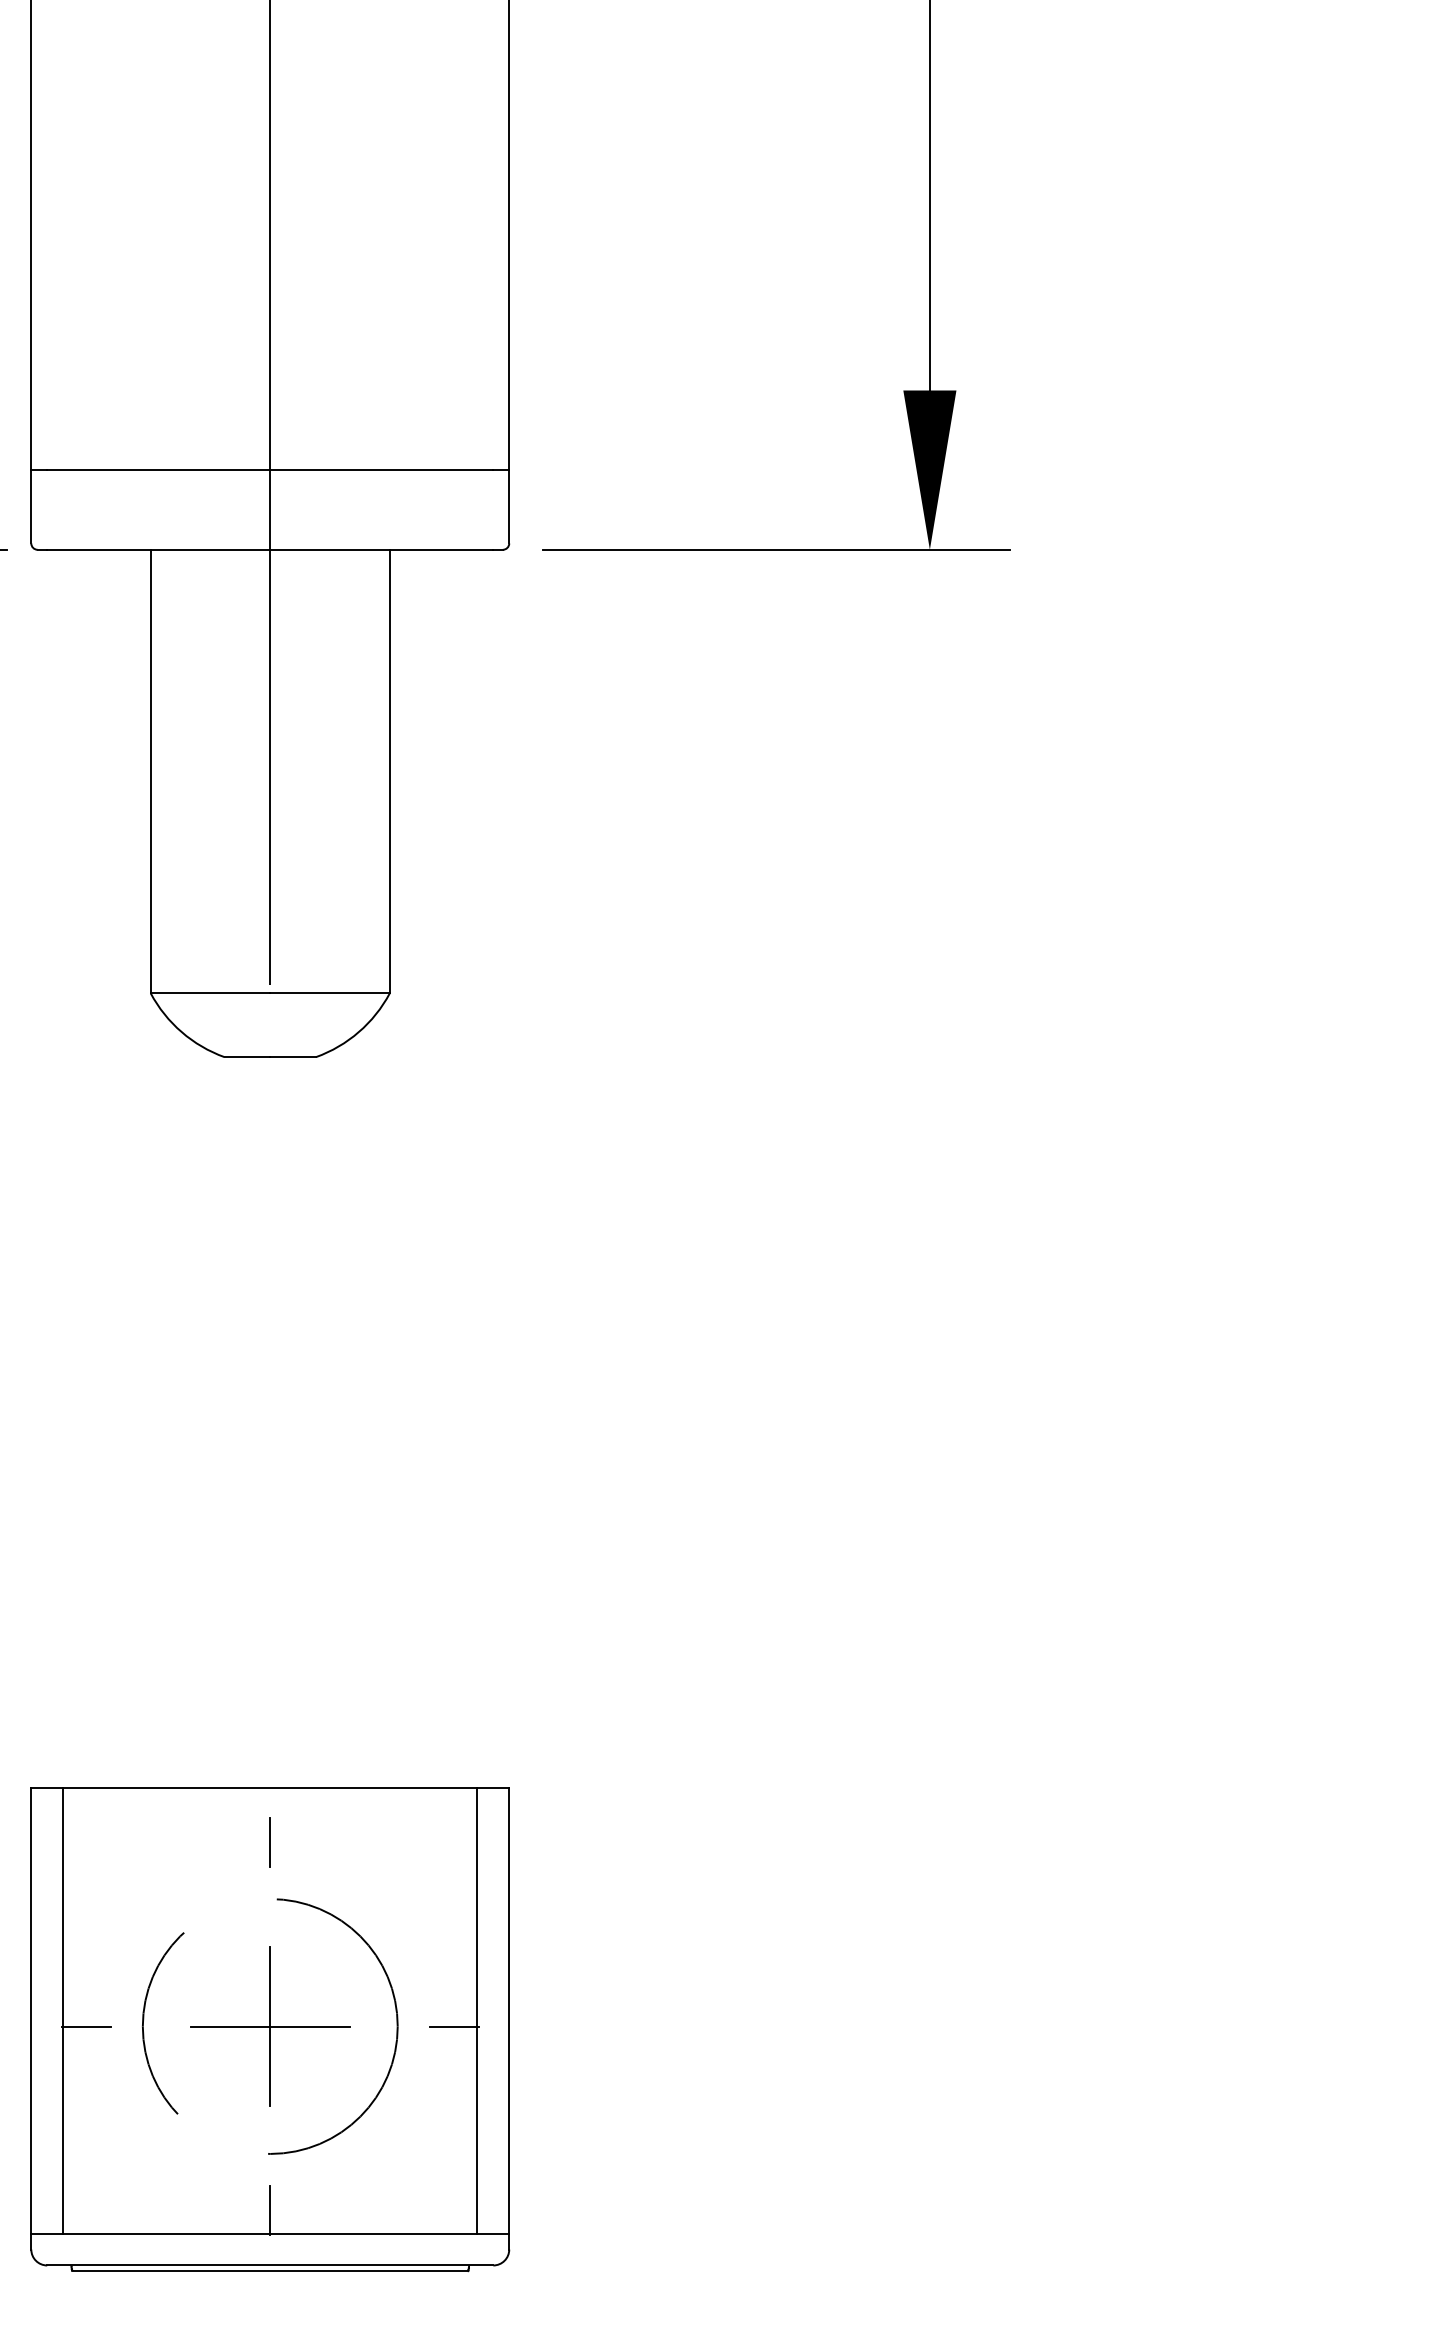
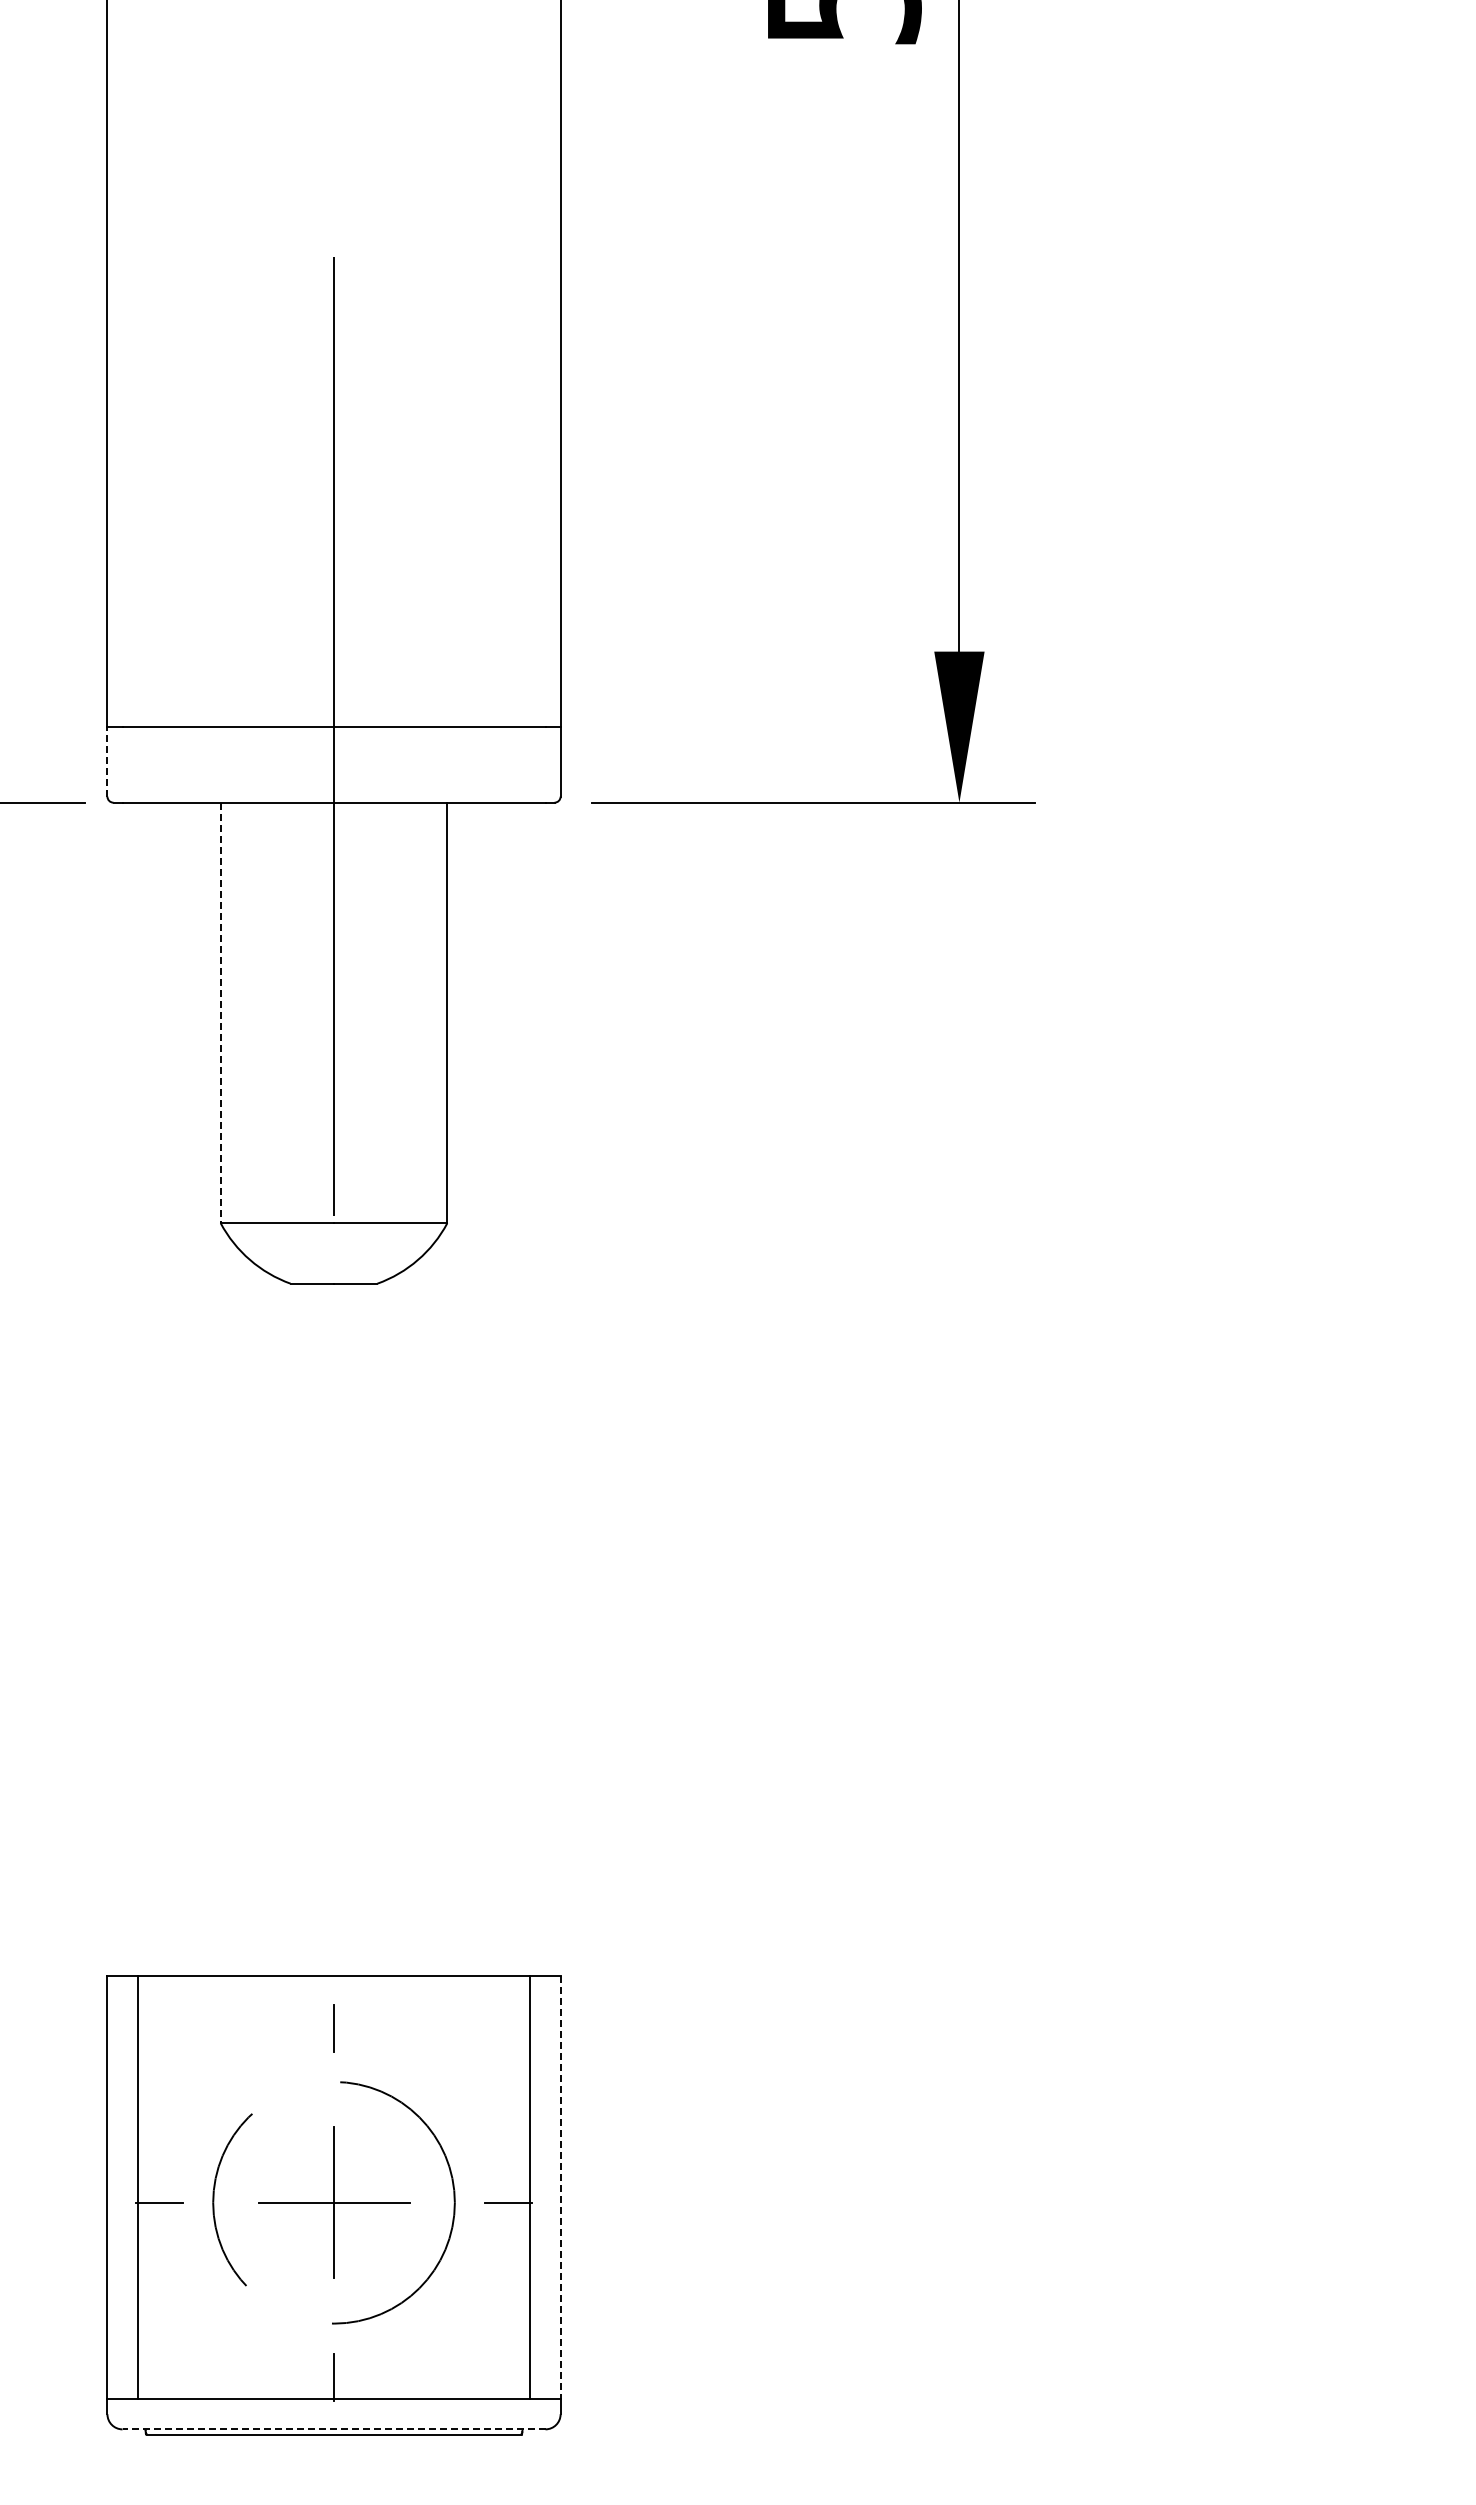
line: (31, 506) -> (107, 761), solid -> dashed
line: (150, 772) -> (220, 1013), solid -> dashed
line: (509, 2011) -> (560, 2188), solid -> dashed
line: (269, 2265) -> (333, 2429), solid -> dashed

